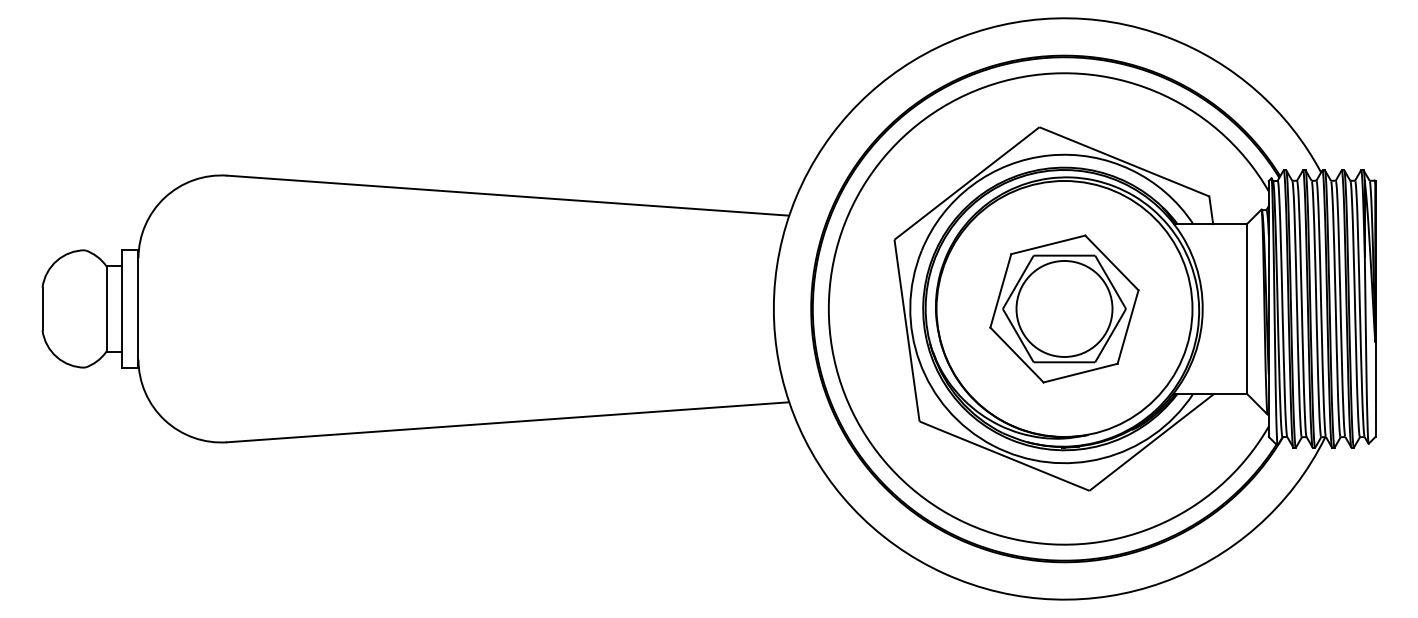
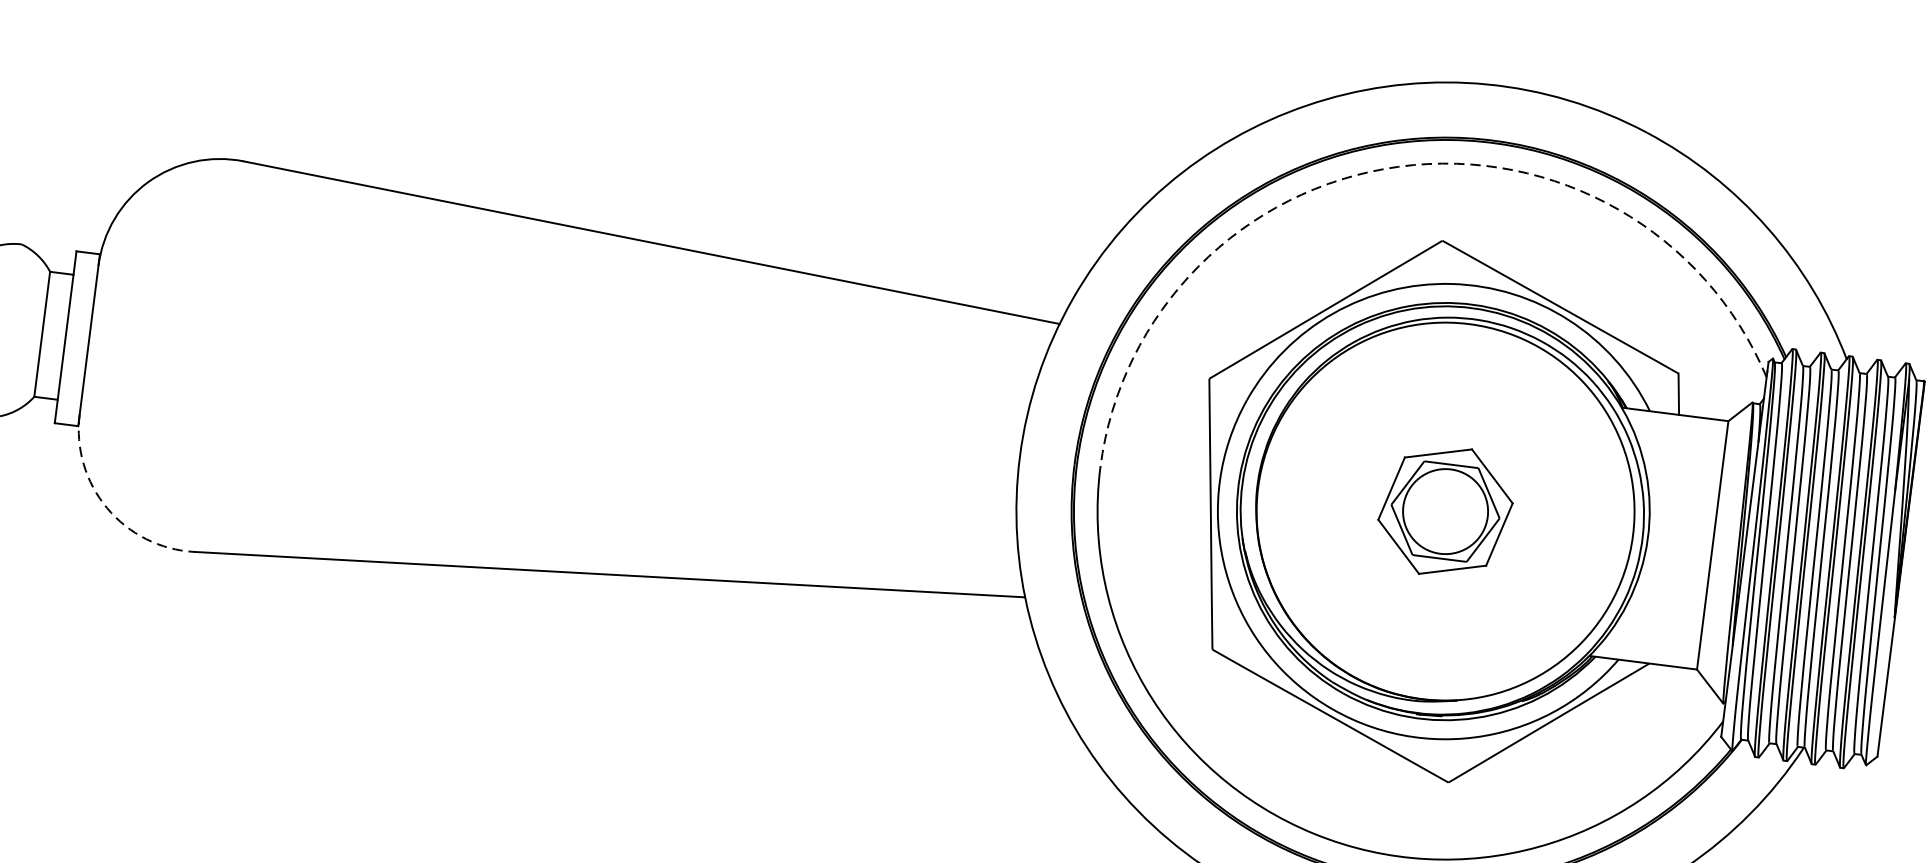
arc: (1003, 81) -> (1398, 167), solid -> dashed
part: (1064, 308) -> (1445, 510), size x0.6
arc: (164, 420) -> (106, 508), solid -> dashed

